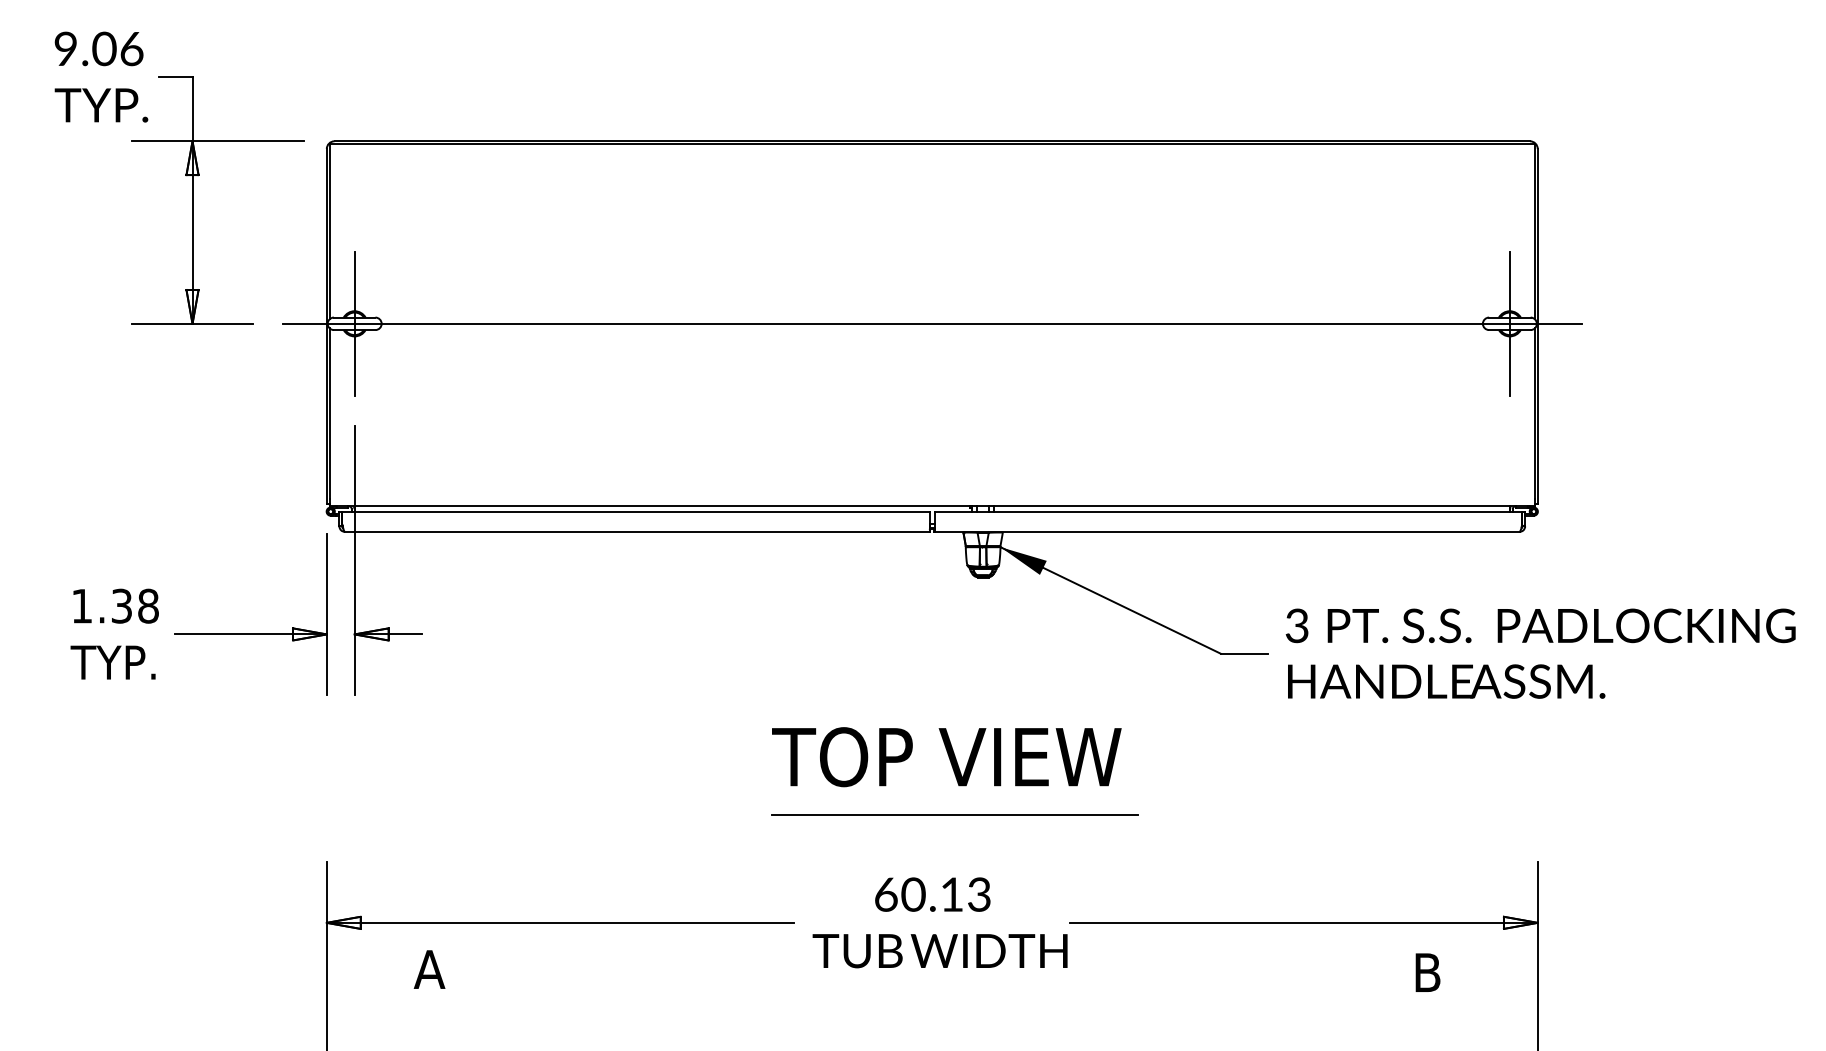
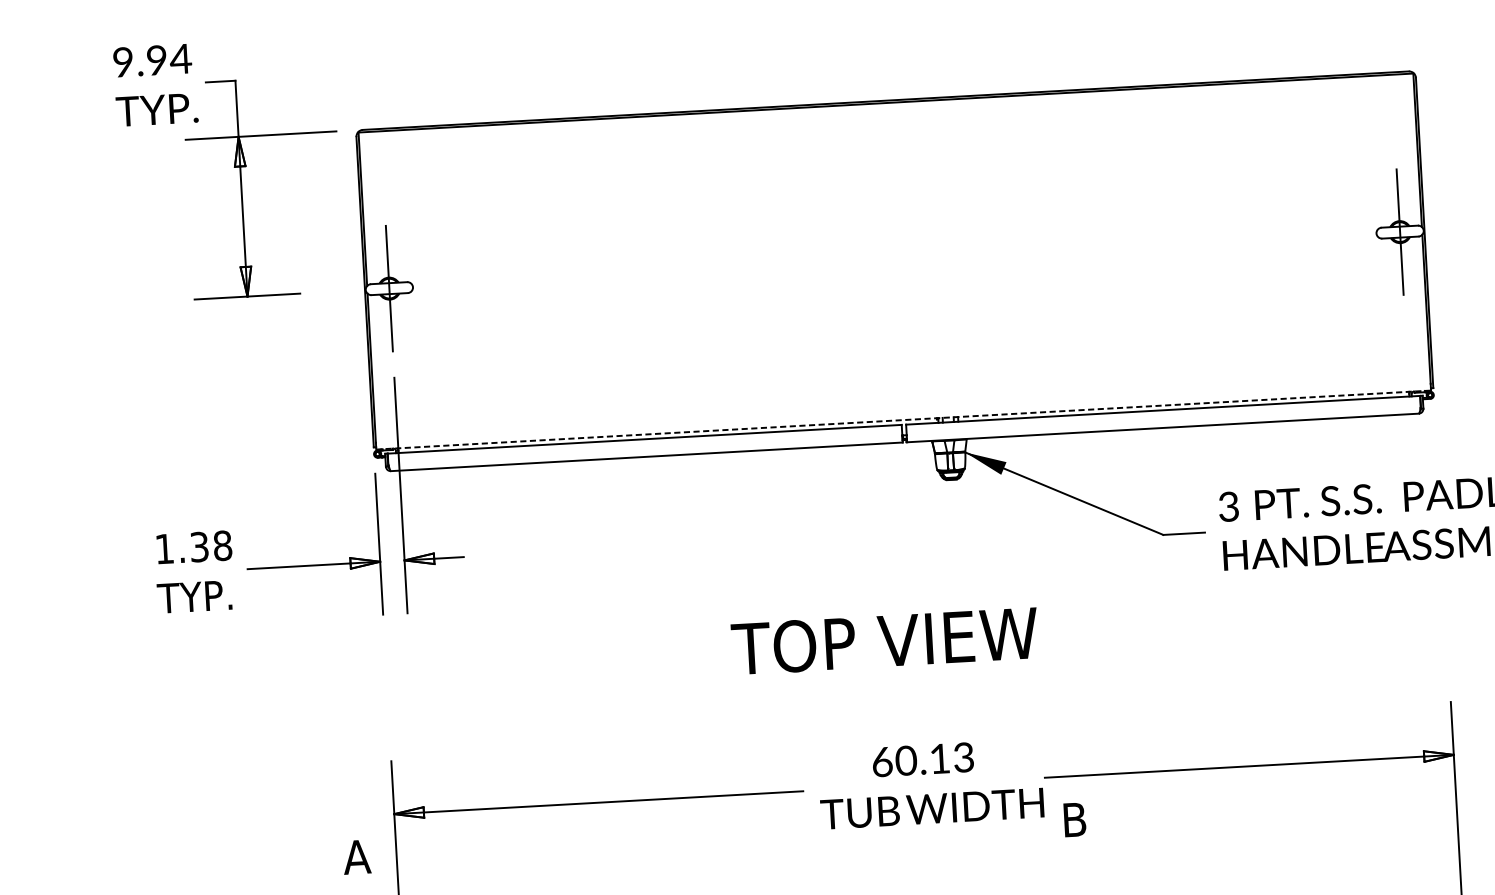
text: (118, 49) -> (169, 60), 9.06 -> 9.94
line: (931, 323) -> (894, 260), removed
line: (932, 506) -> (903, 420), solid -> dashed
text: (946, 757) -> (884, 641), moved
line: (955, 814) -> (939, 688), removed
text: (429, 969) -> (356, 857), moved
text: (1427, 972) -> (1074, 819), moved

